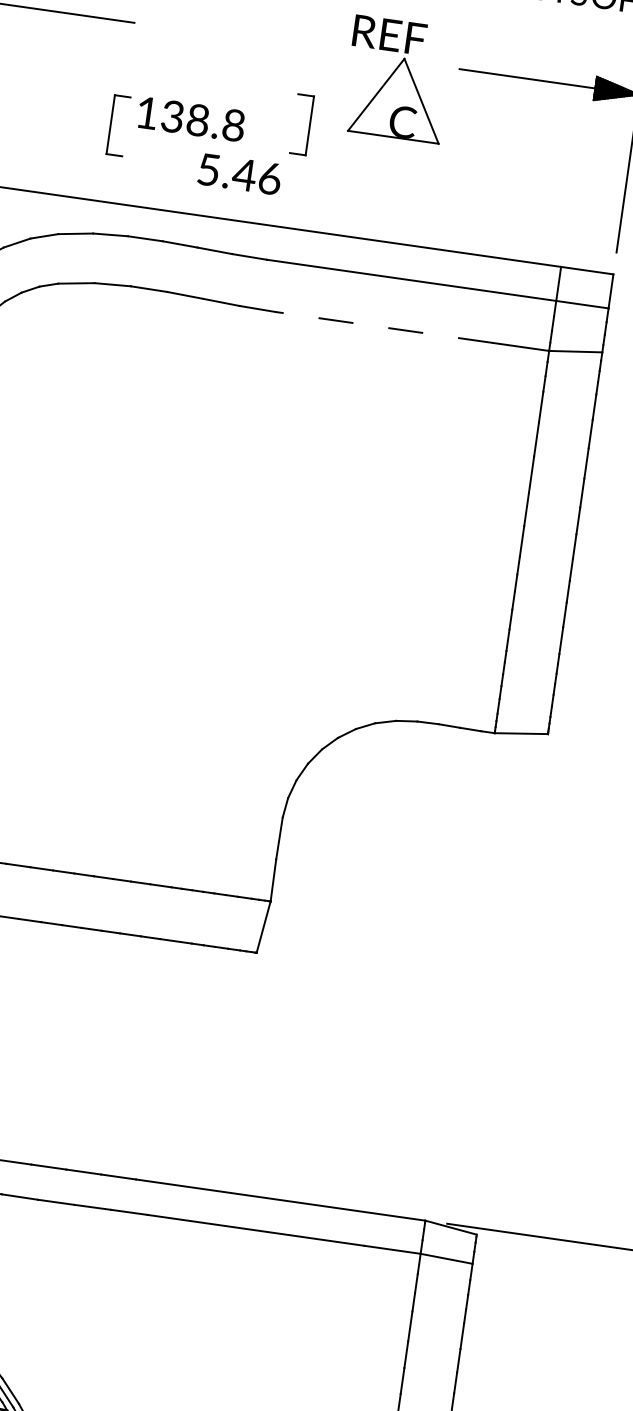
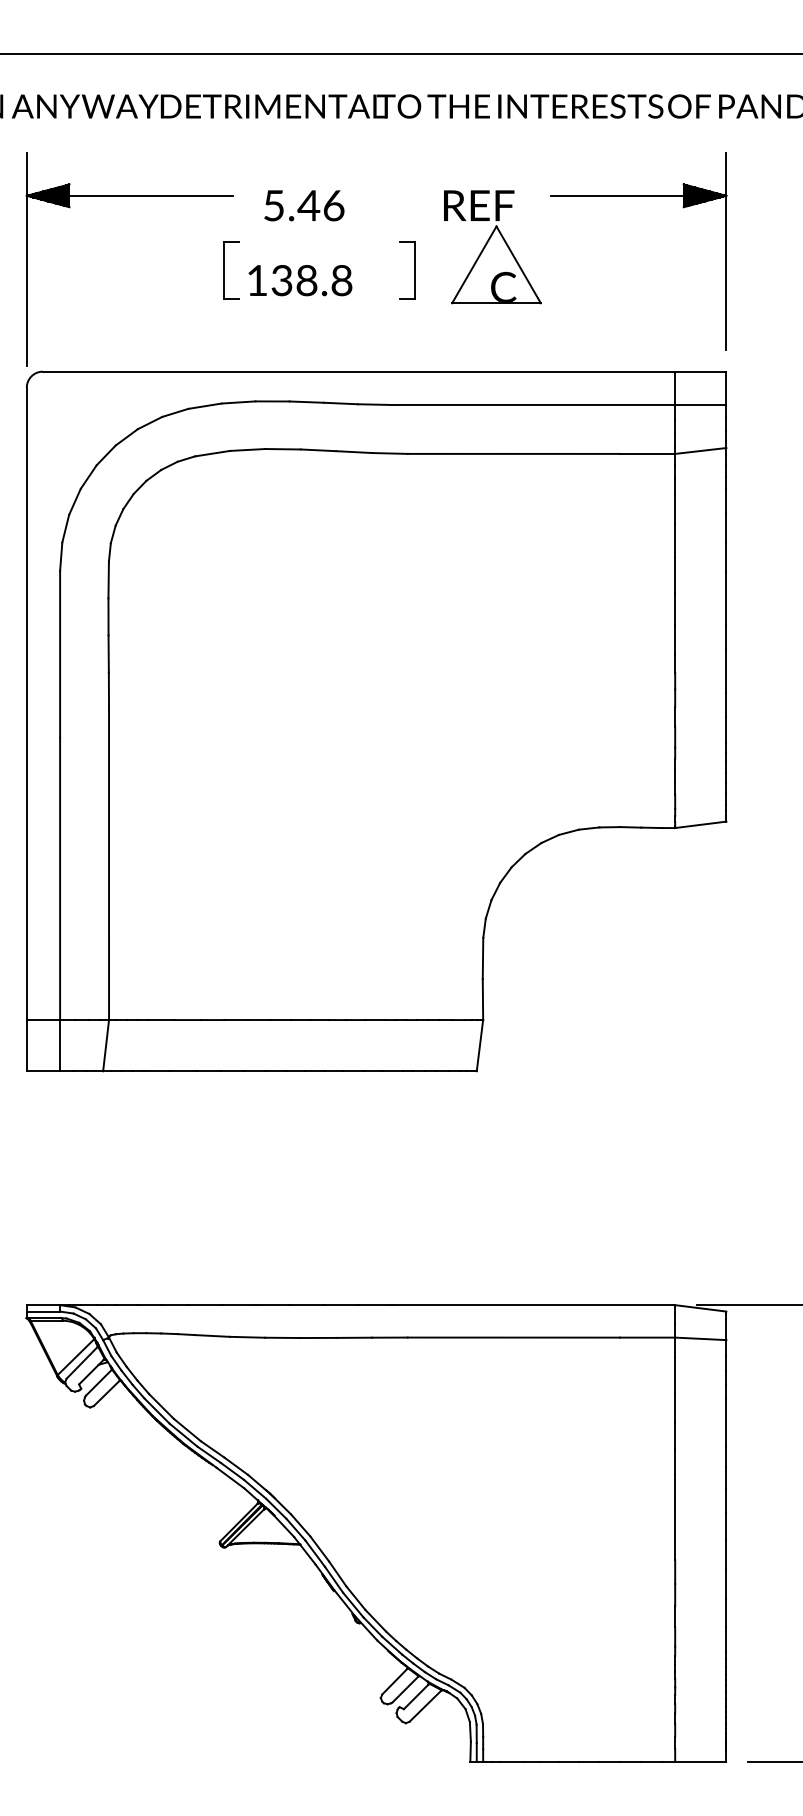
part: (397, 79) -> (492, 247), moved
part: (111, 124) -> (224, 270), moved
text: (240, 174) -> (304, 205), moved
line: (384, 327) -> (513, 453), dashed -> solid

